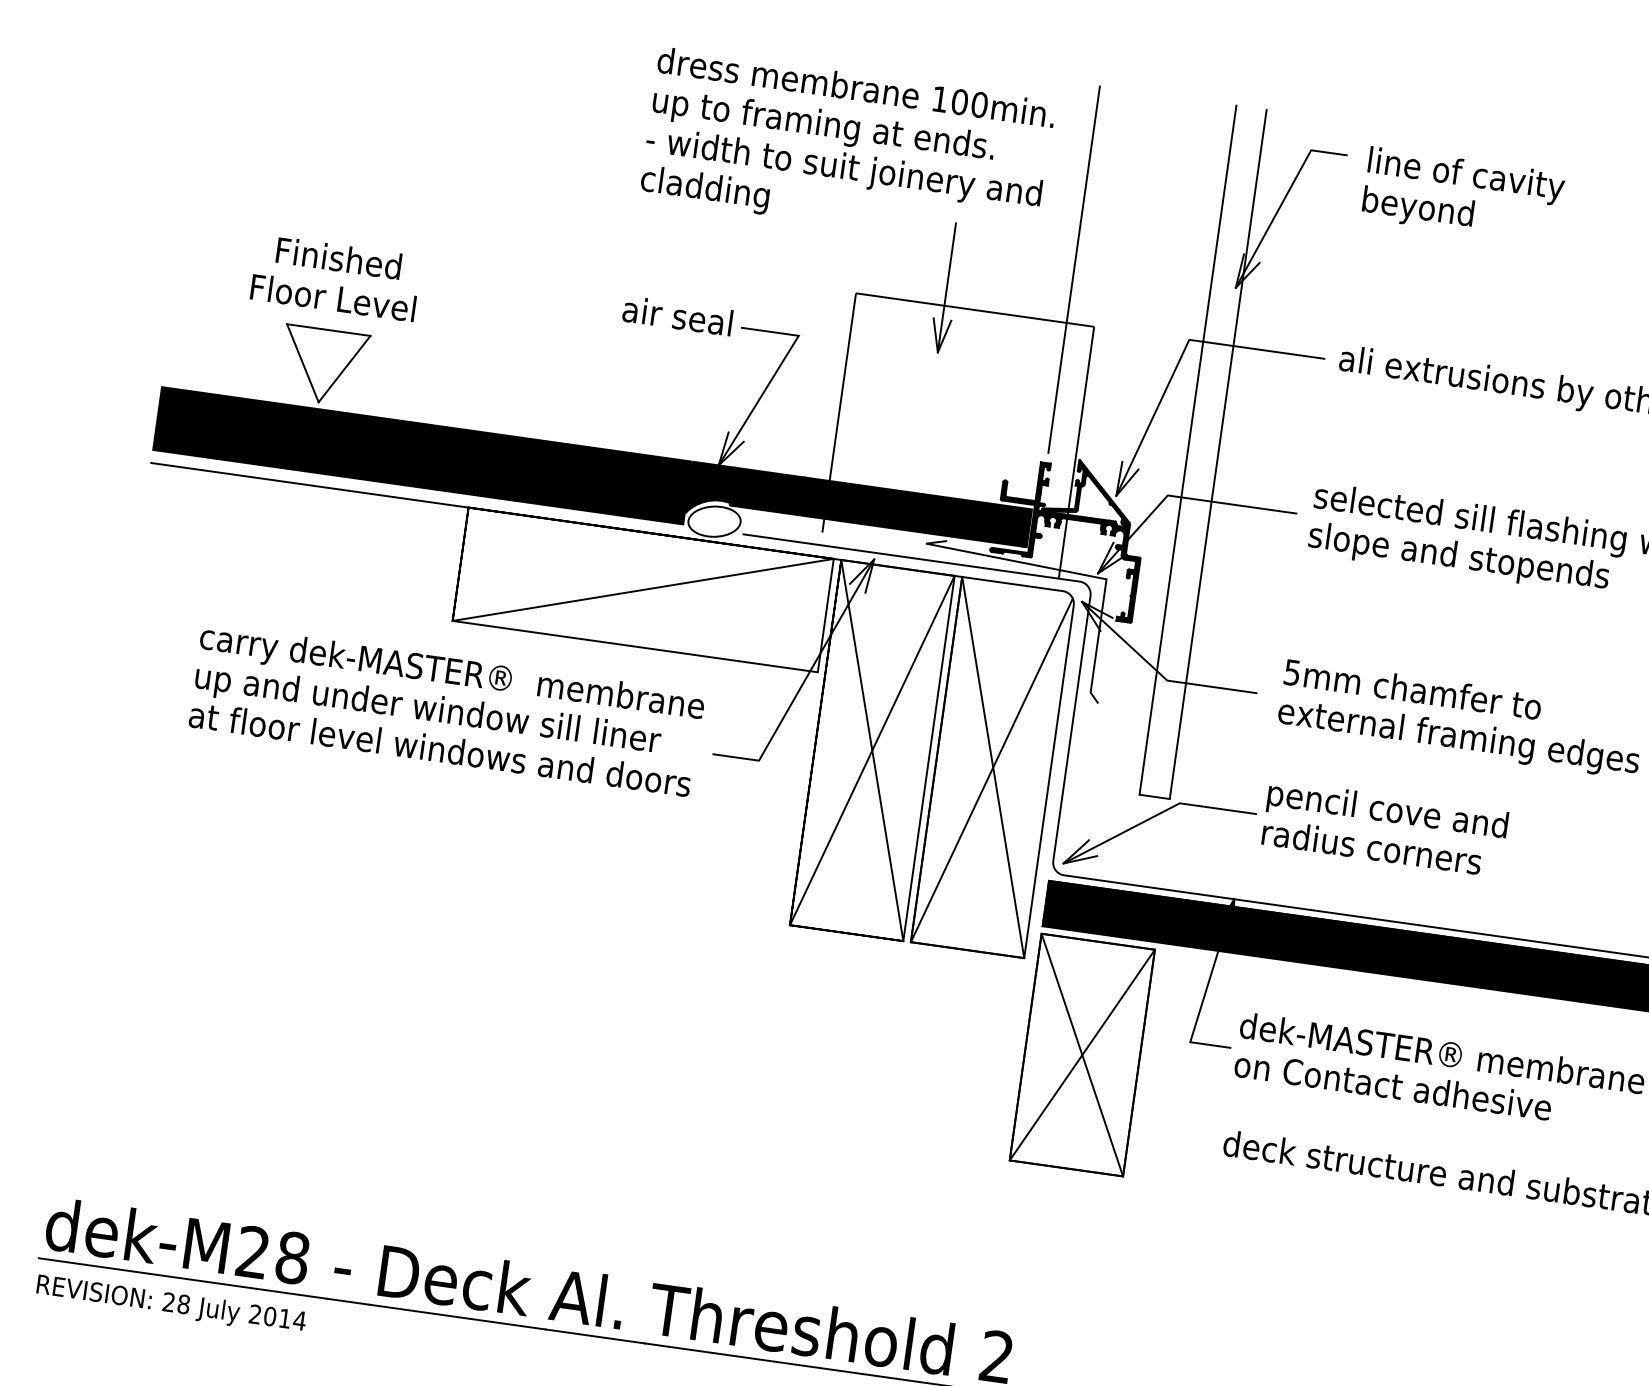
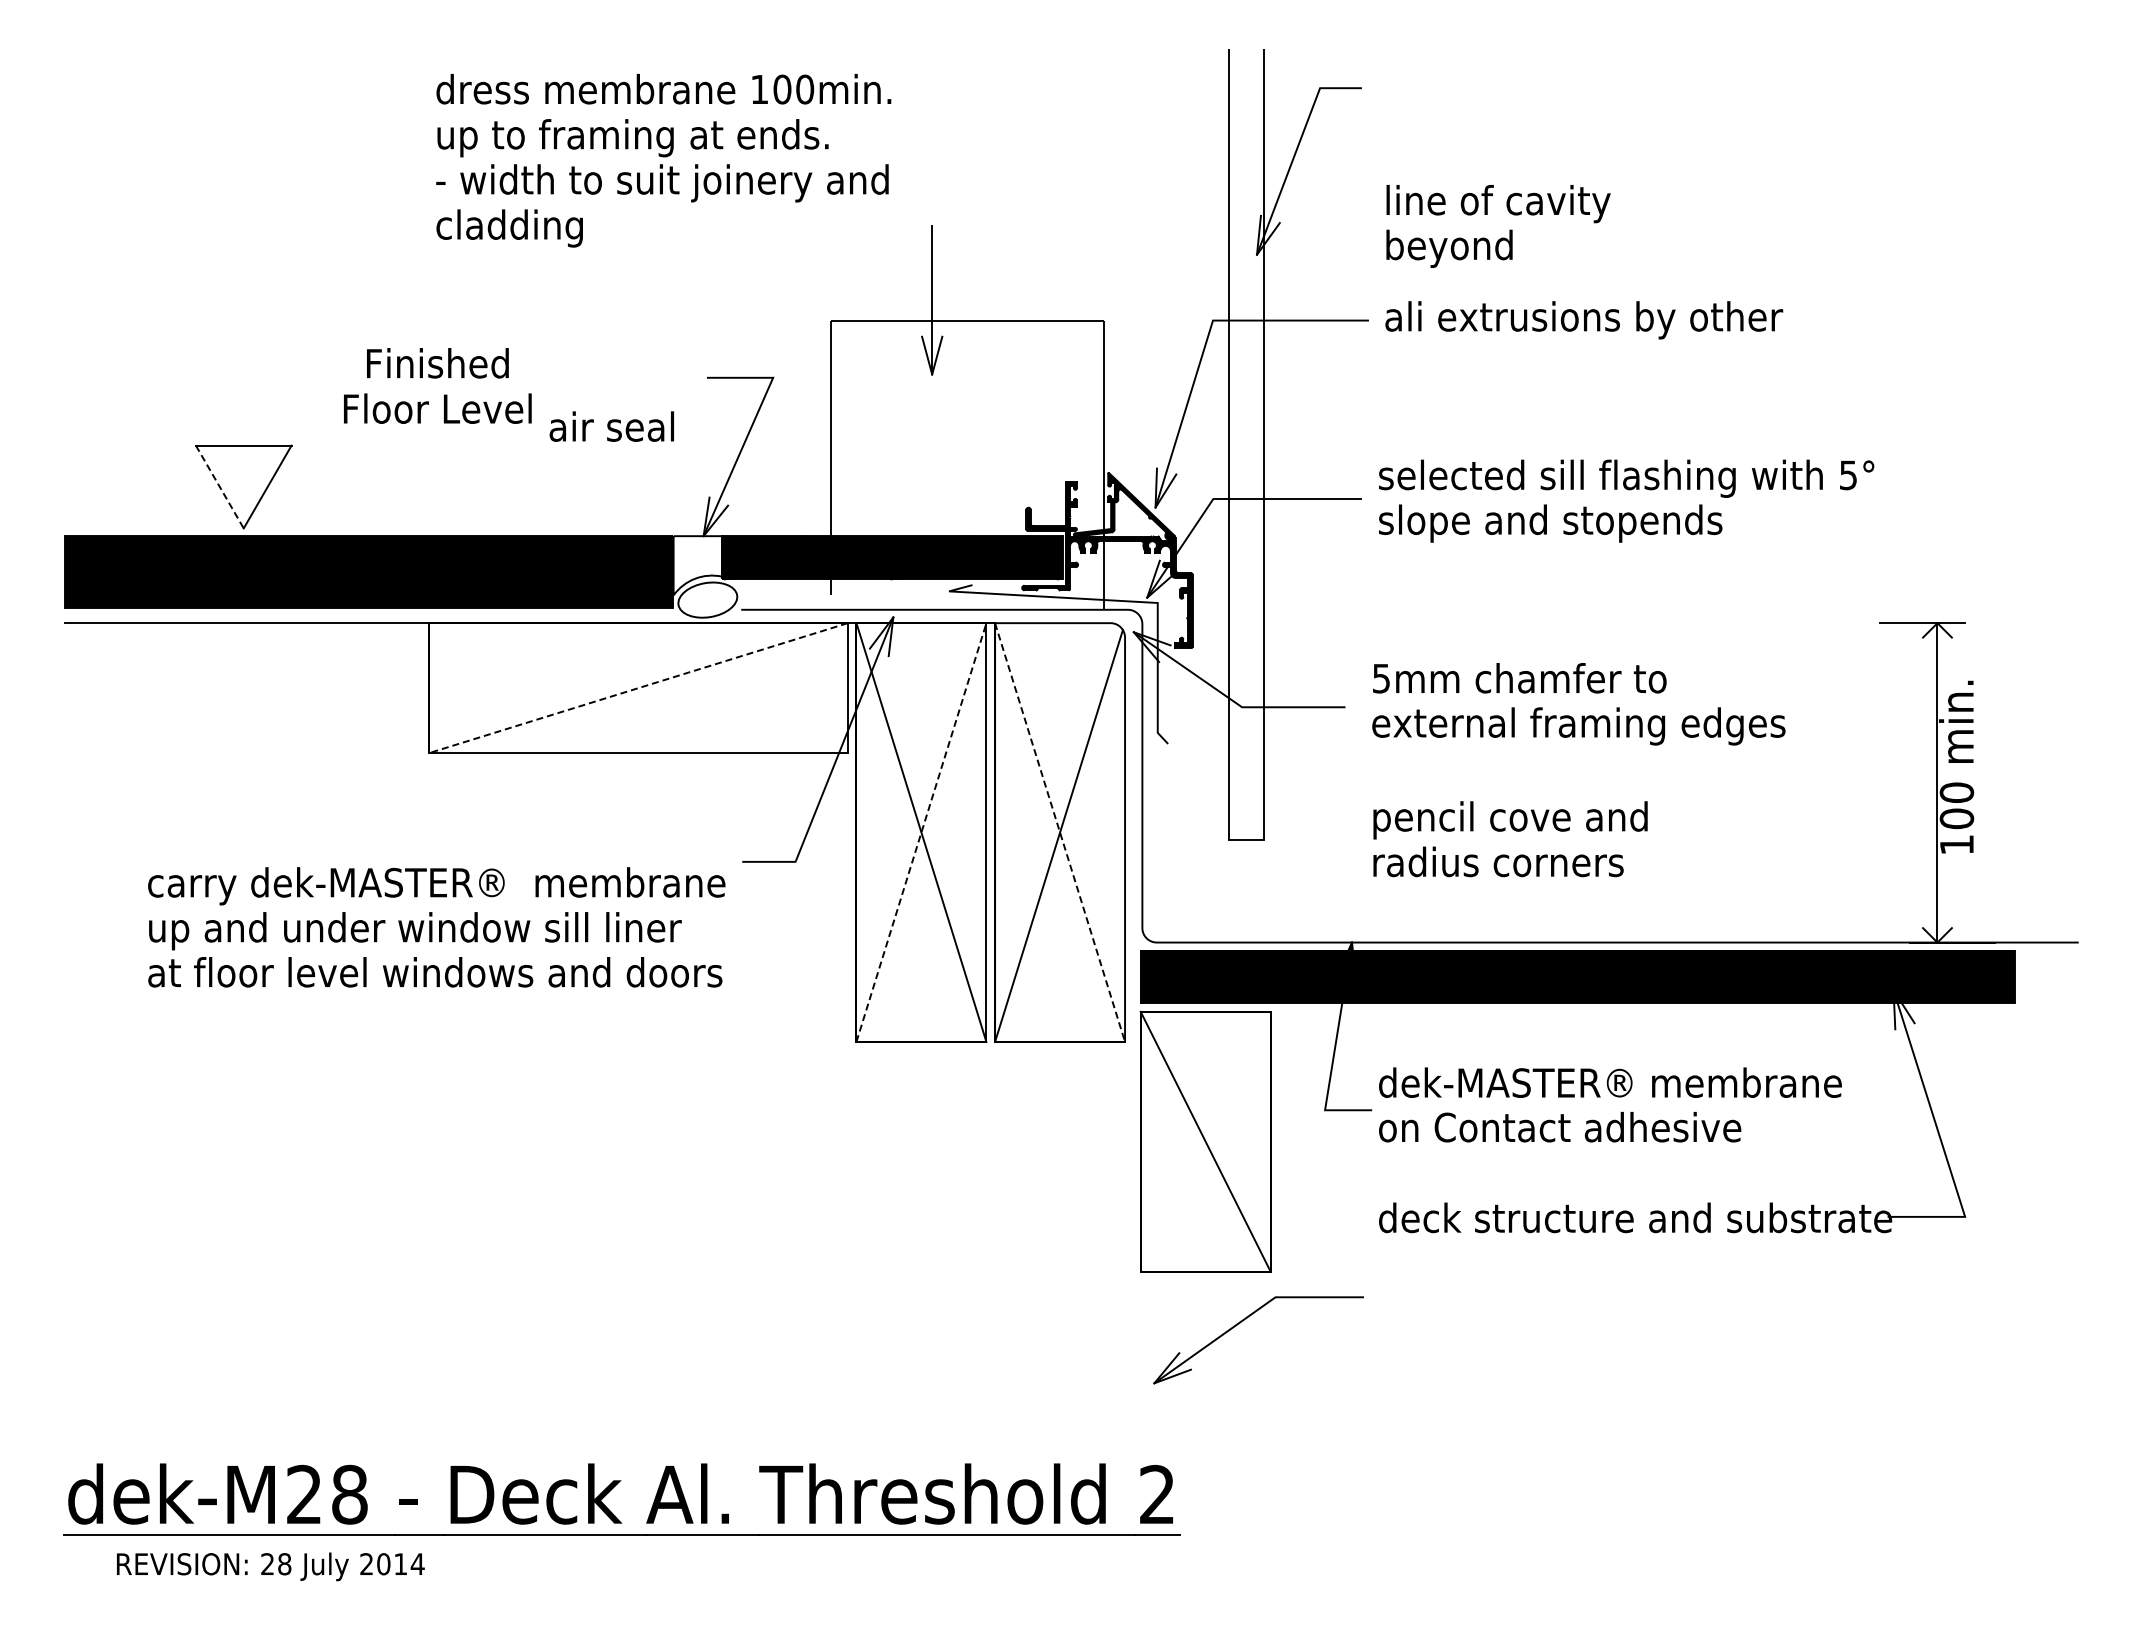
text: (847, 149) -> (663, 160), moved
text: (1463, 195) -> (1498, 226), moved
line: (1074, 269) -> (1072, 259), removed
text: (335, 277) -> (437, 385), moved
text: (677, 315) -> (611, 426), moved
line: (302, 363) -> (219, 487), solid -> dashed
fill: (709, 490) -> (697, 565), removed
line: (642, 590) -> (637, 688), solid -> dashed
text: (446, 710) -> (436, 927), moved
line: (872, 750) -> (921, 832), solid -> dashed
line: (993, 768) -> (1060, 833), solid -> dashed
part: (1151, 819) -> (1246, 1319), moved
line: (1082, 1054) -> (1205, 1141), removed
text: (171, 1304) -> (270, 1566), moved

